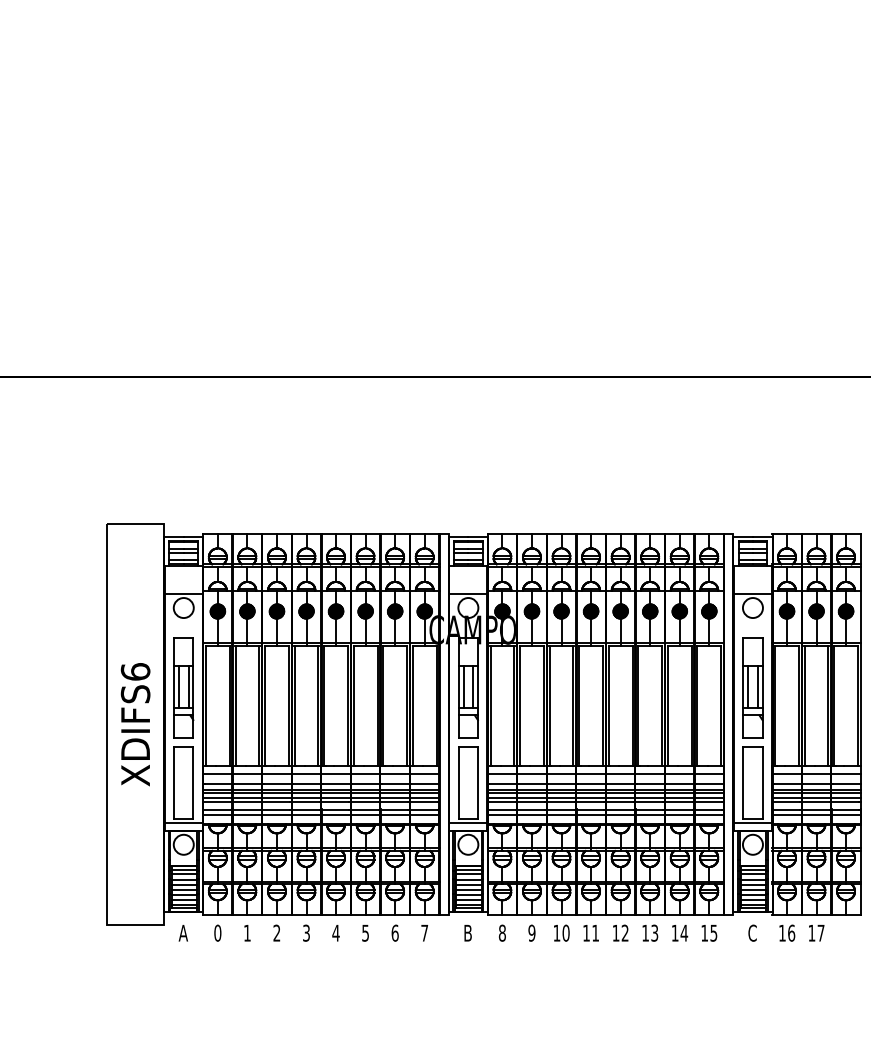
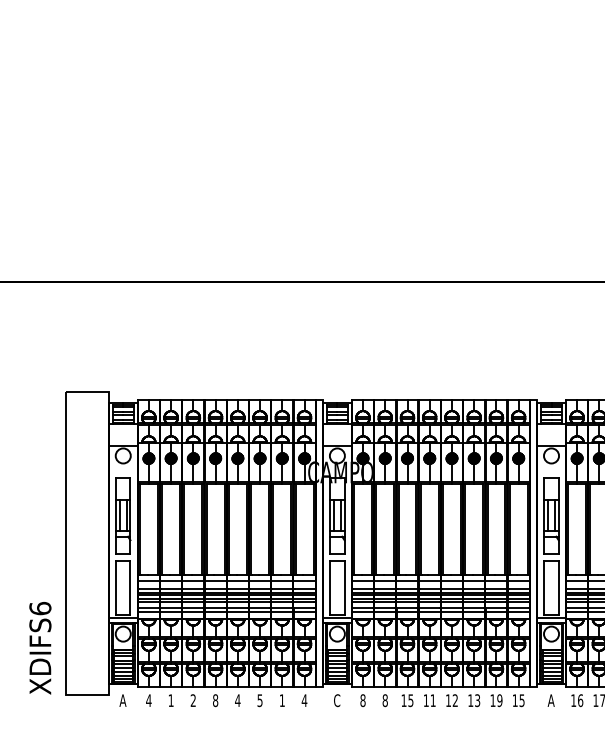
text: (135, 724) -> (40, 648), moved
text: (217, 932) -> (148, 700), 0 -> 4
text: (306, 932) -> (215, 700), 3 -> 8
text: (394, 932) -> (281, 700), 6 -> 1
text: (424, 932) -> (304, 700), 7 -> 4
text: (467, 932) -> (336, 700), B -> C
text: (565, 932) -> (410, 700), 10 -> 15
text: (684, 932) -> (500, 700), 14 -> 19
text: (752, 932) -> (551, 700), C -> A
text: (531, 933) -> (384, 700), 9 -> 8

